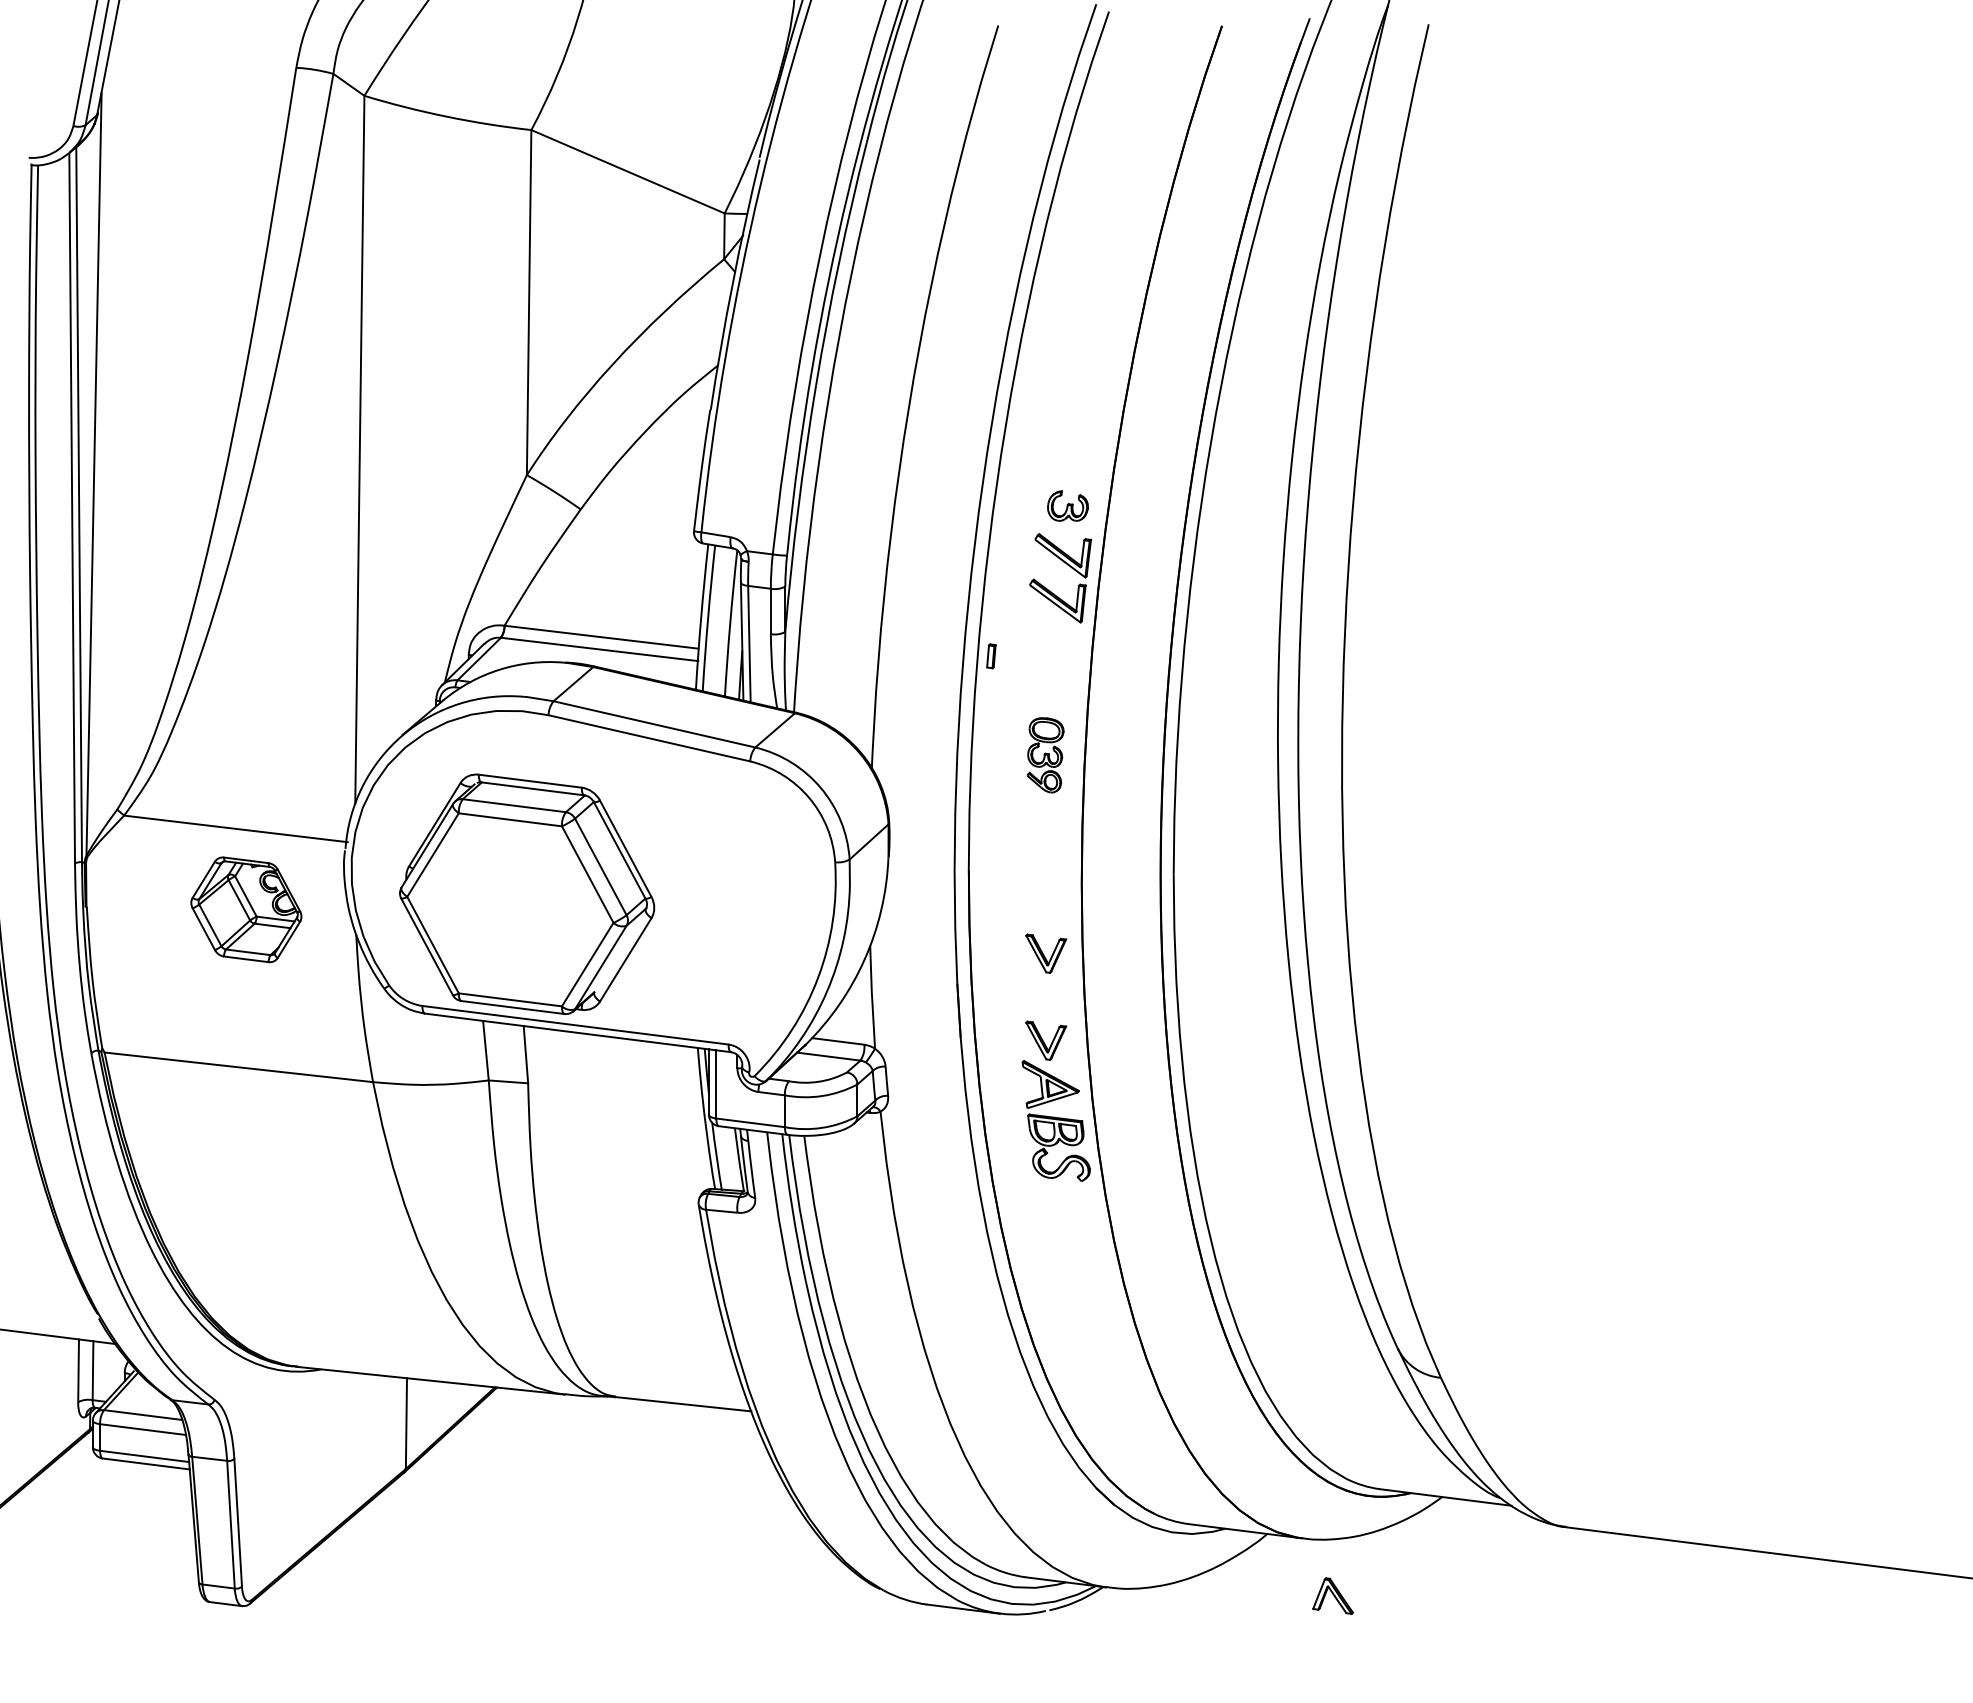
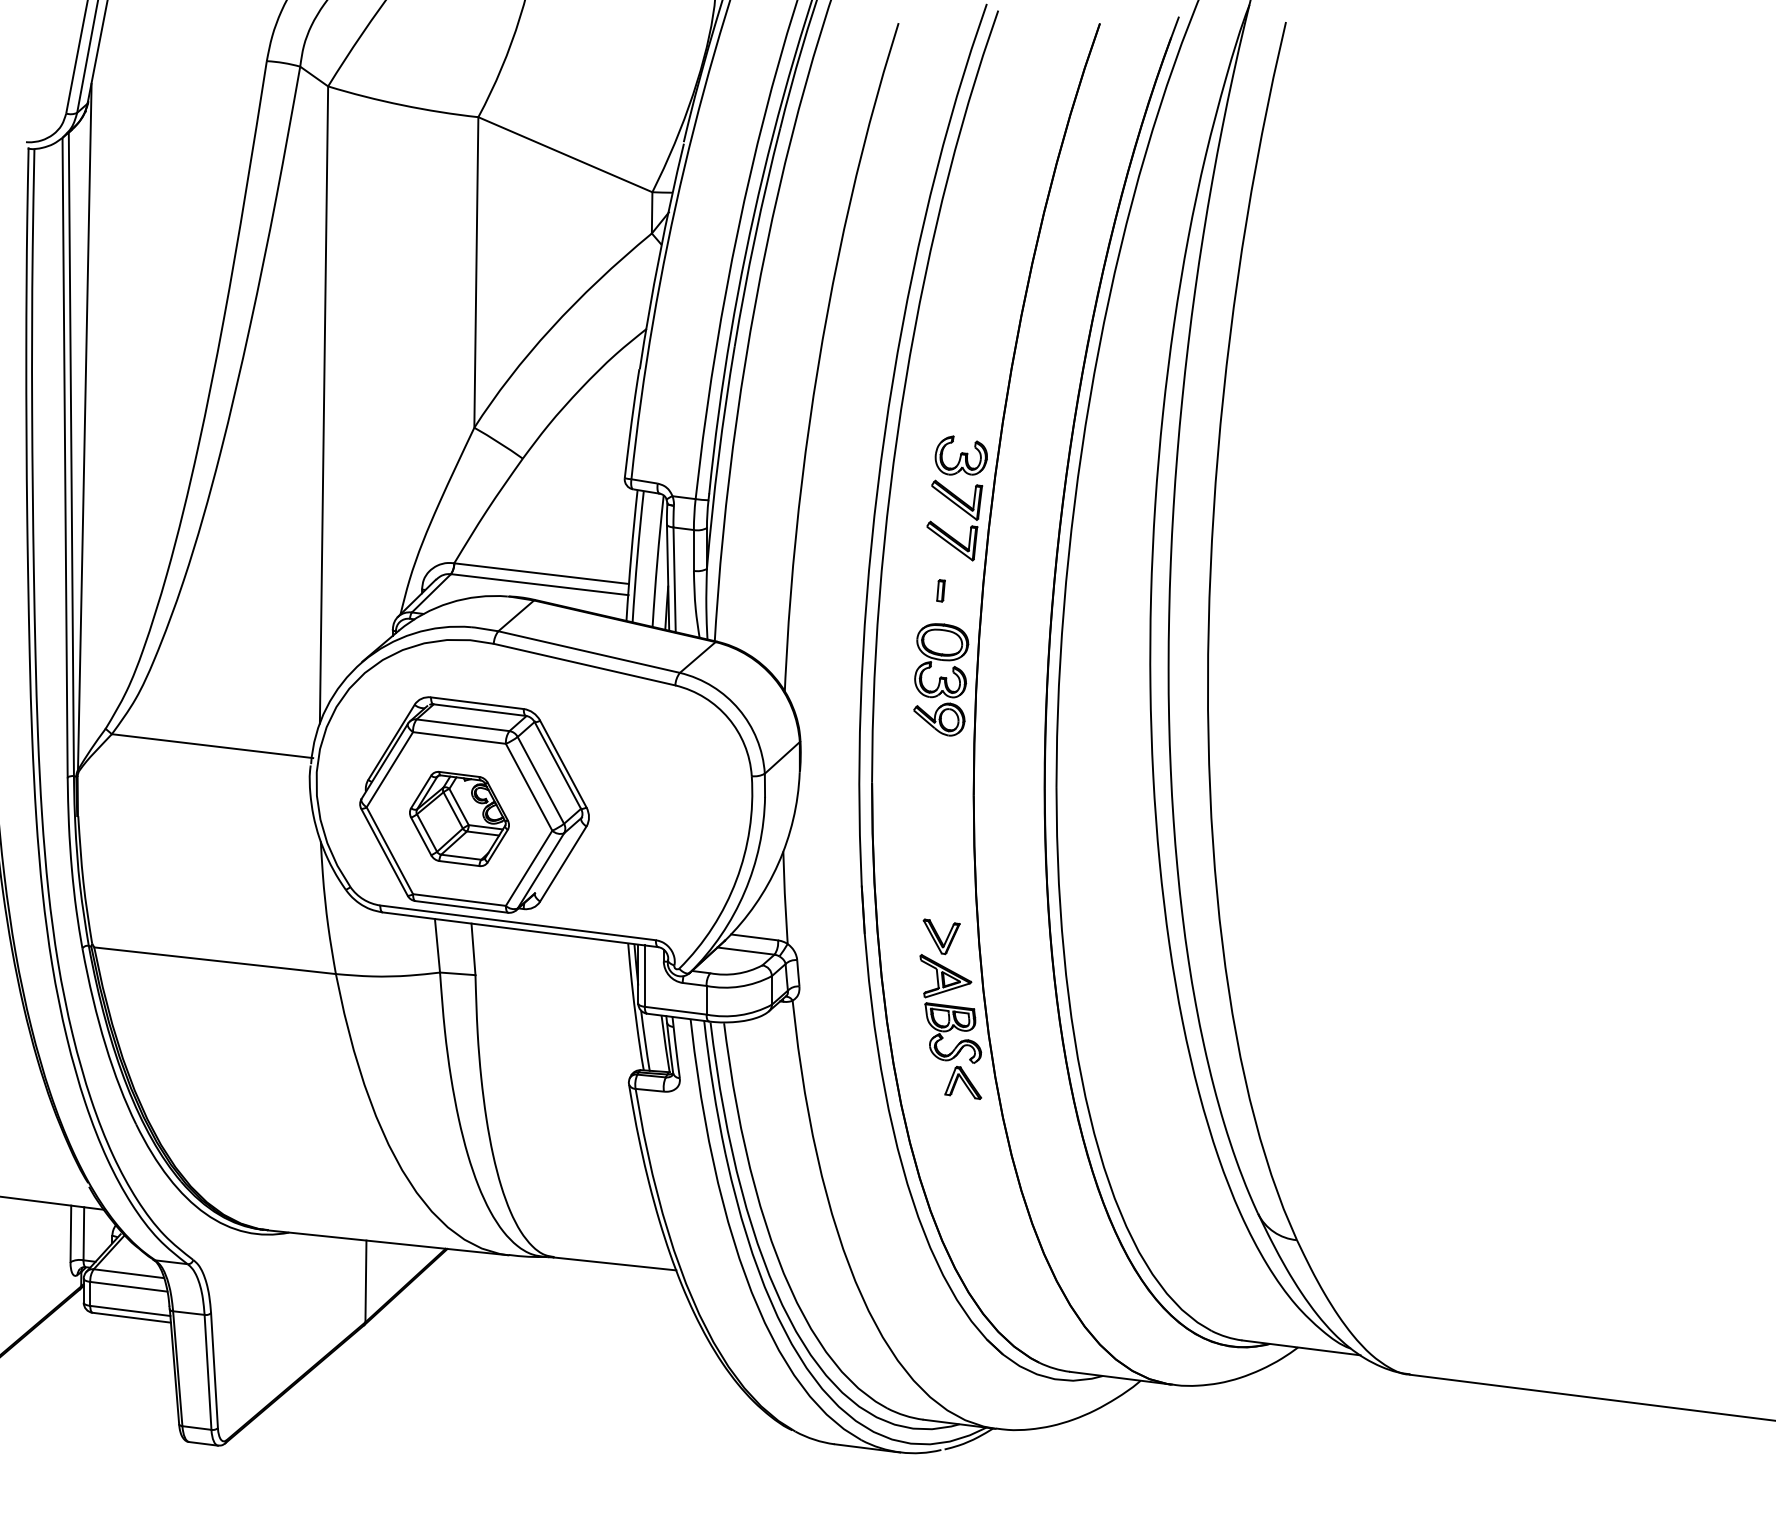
part: (1067, 505) -> (960, 455), size x1.43
part: (991, 656) -> (941, 591), moved
part: (1045, 755) -> (941, 680), size x1.67
part: (246, 909) -> (459, 818), moved
part: (1046, 953) -> (942, 858), removed
part: (1332, 1595) -> (962, 1082), moved

